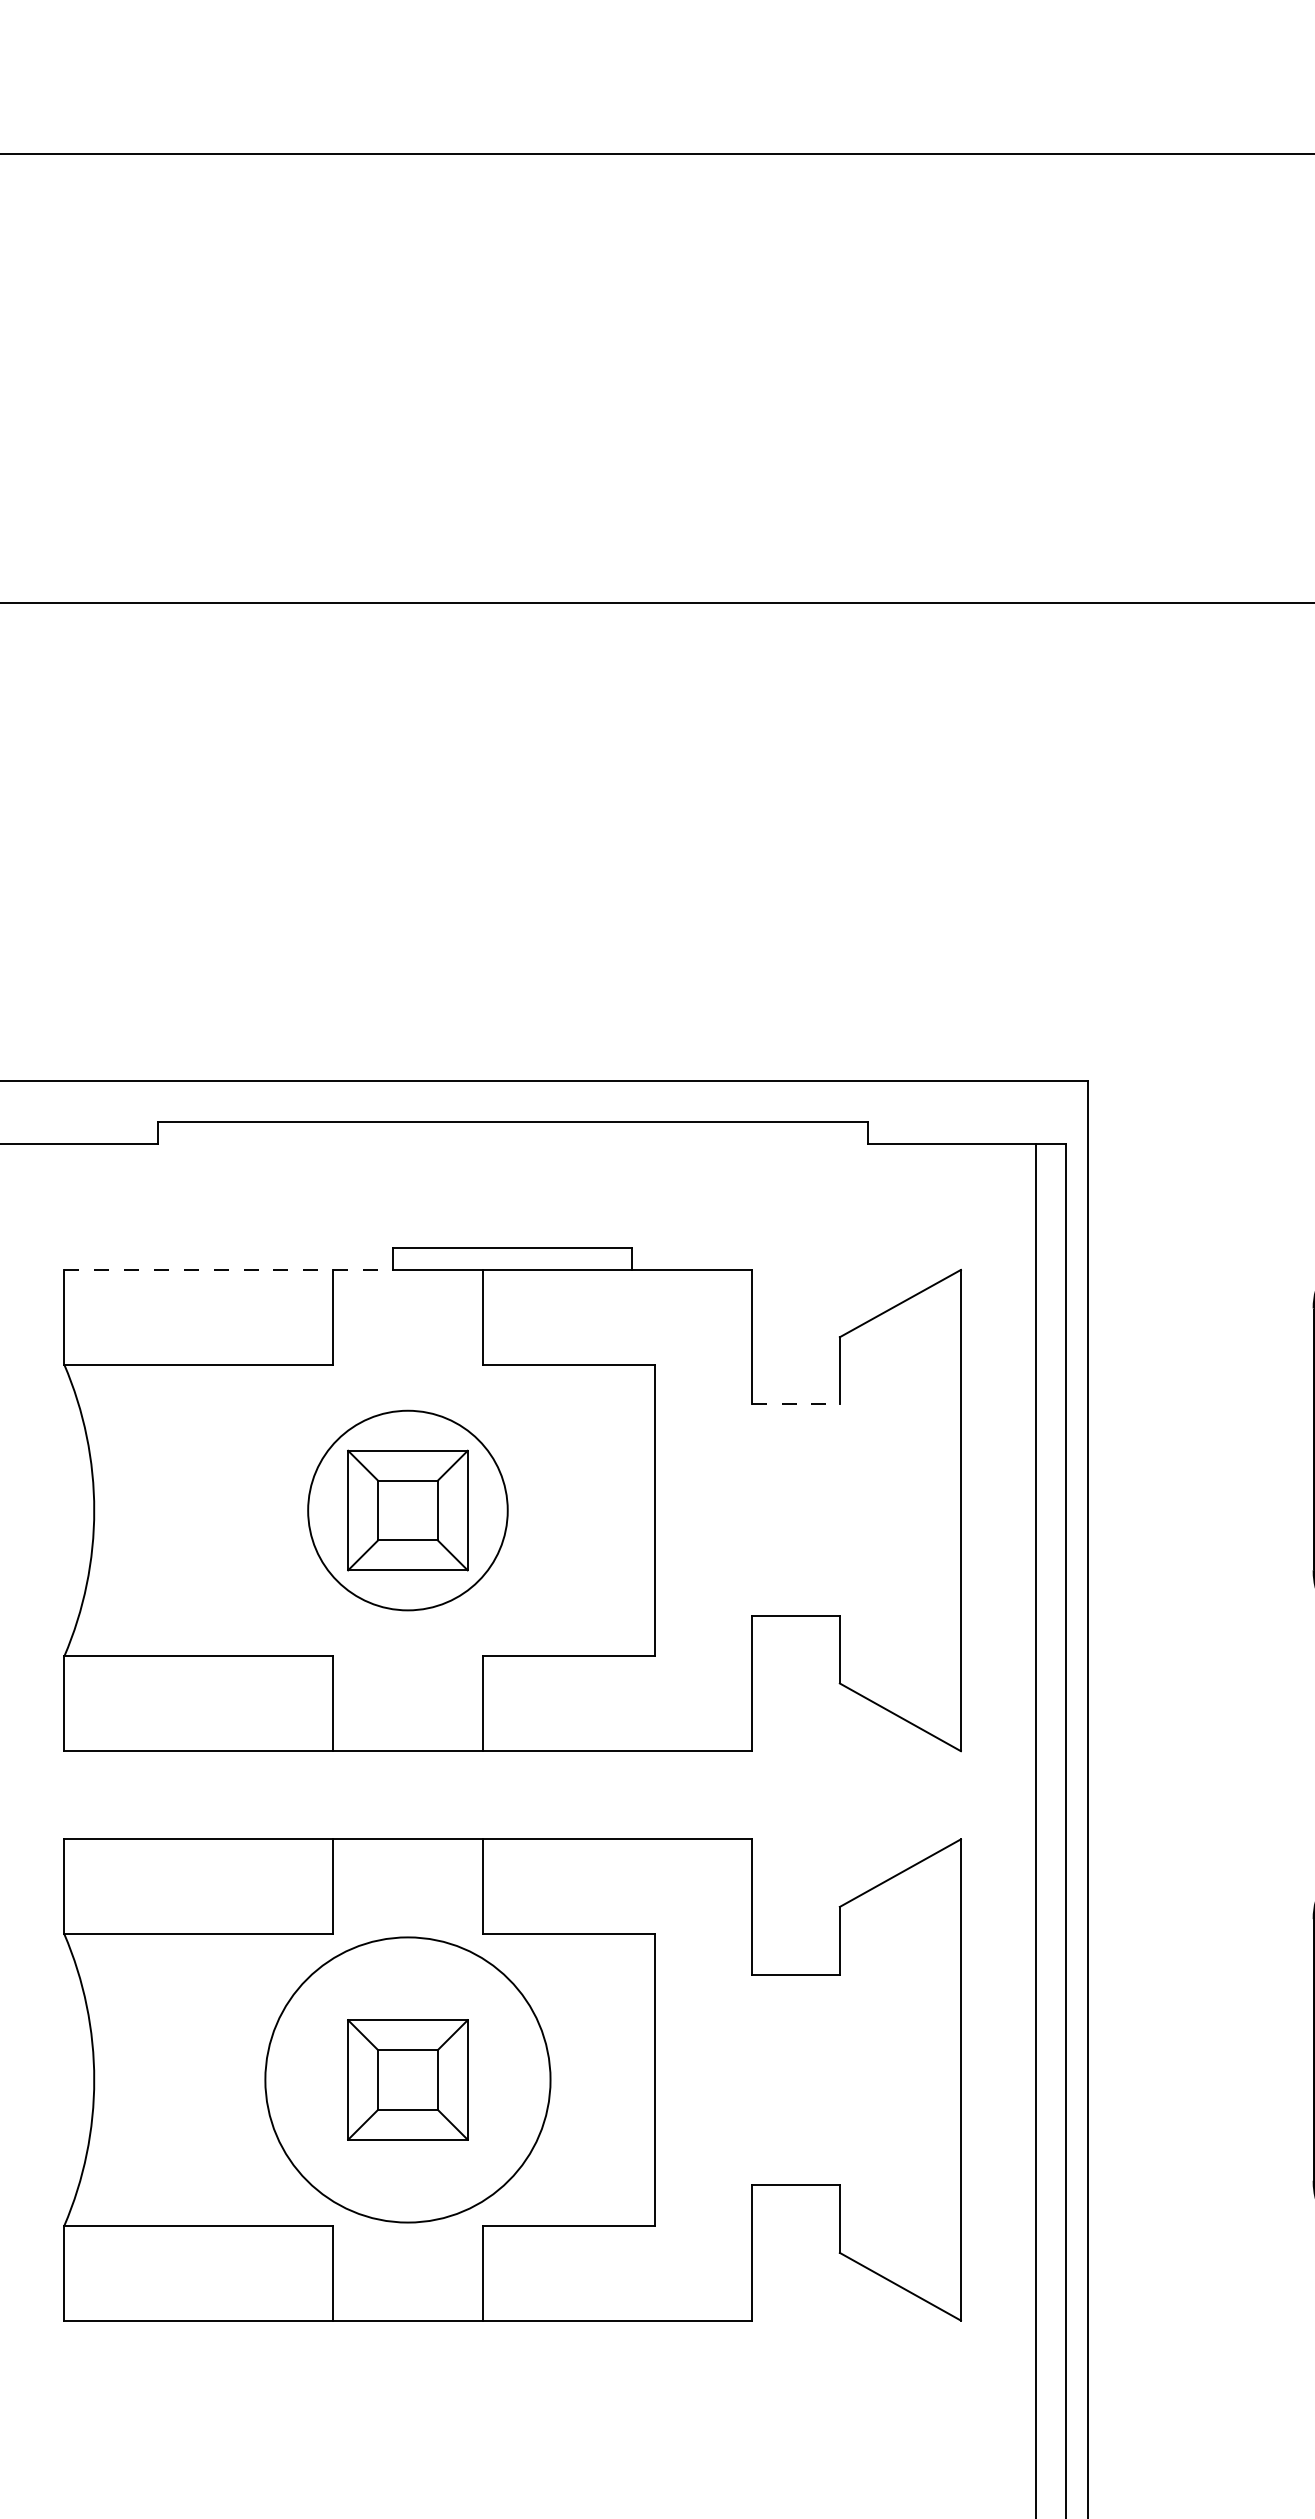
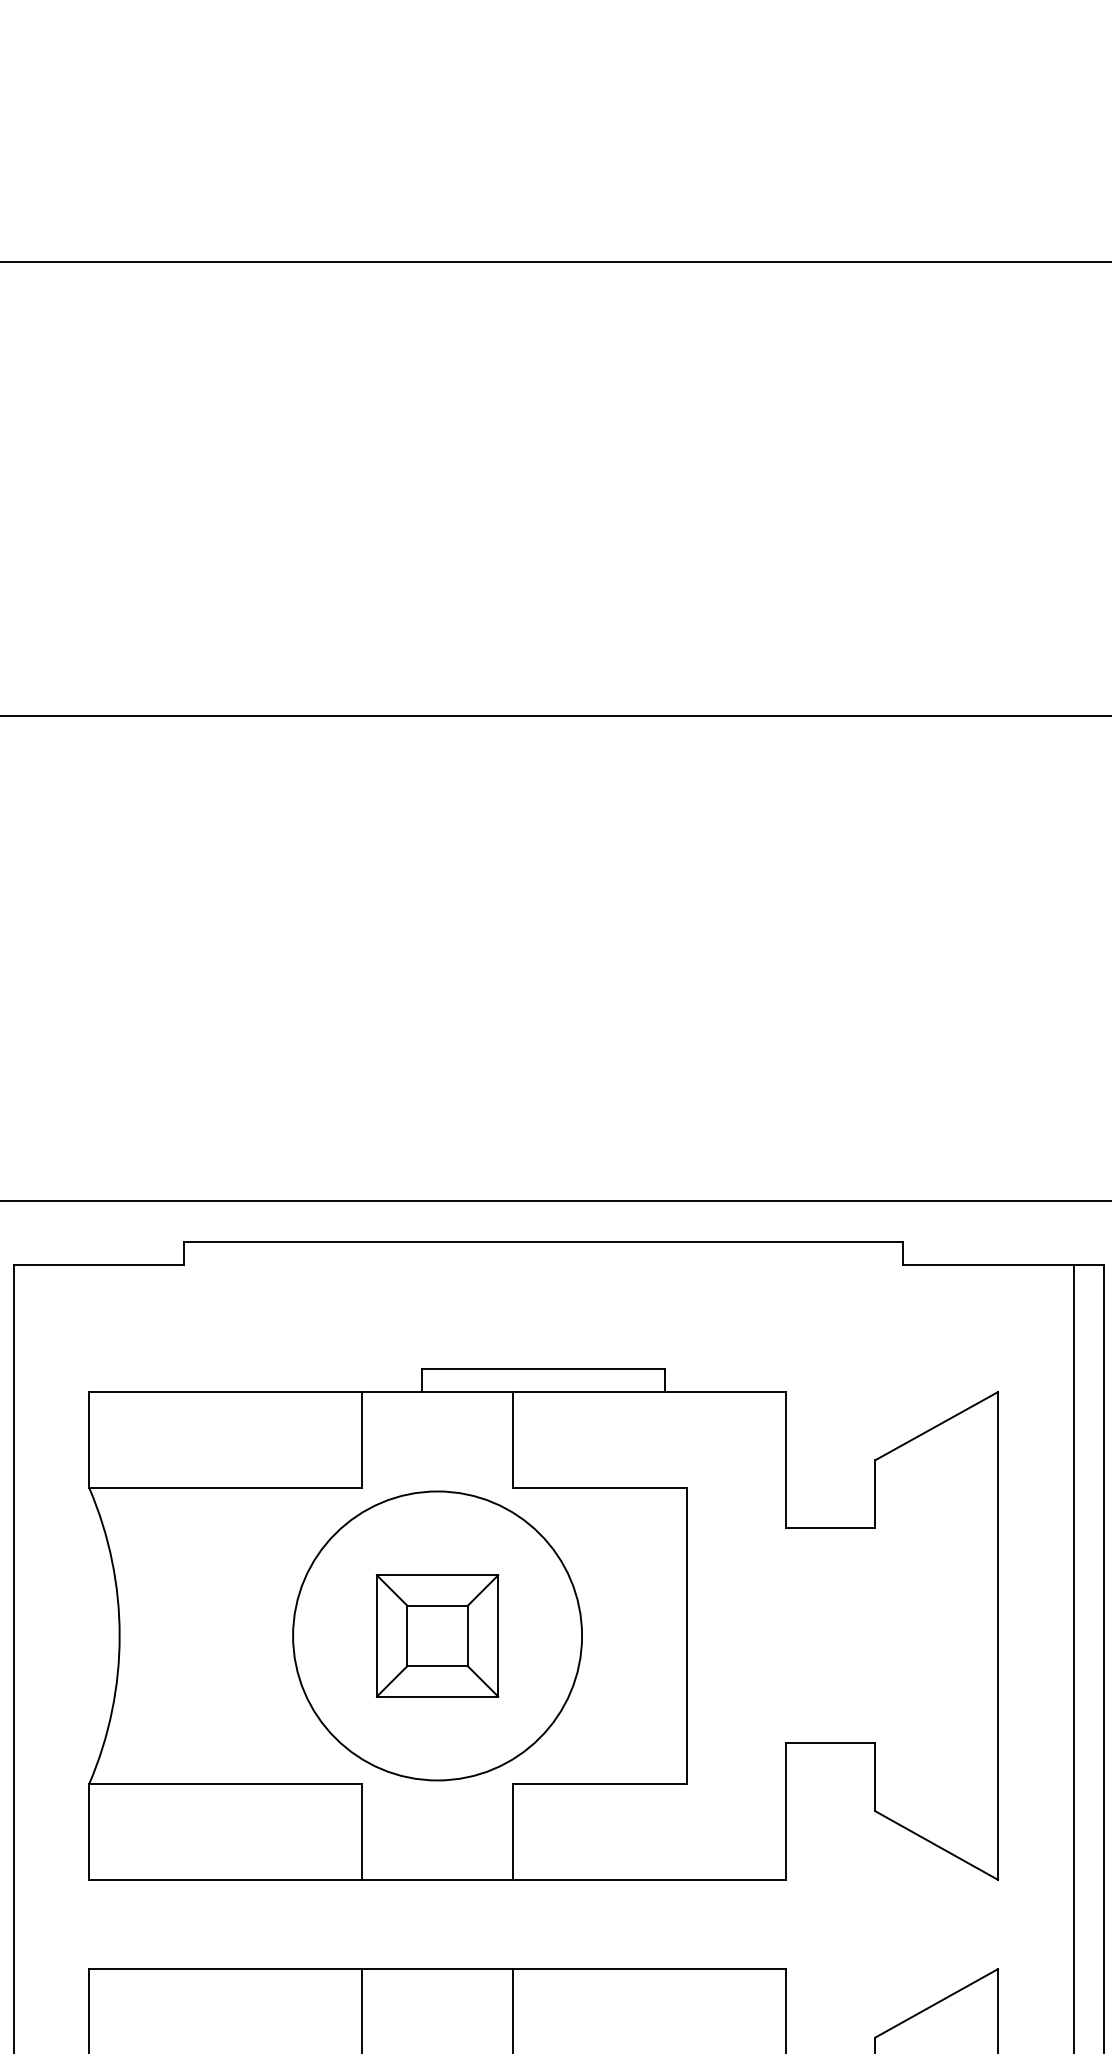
line: (229, 1269) -> (256, 1391), dashed -> solid
line: (796, 1404) -> (831, 1528), dashed -> solid
circle: (407, 1510) -> (437, 1635), size x1.43

